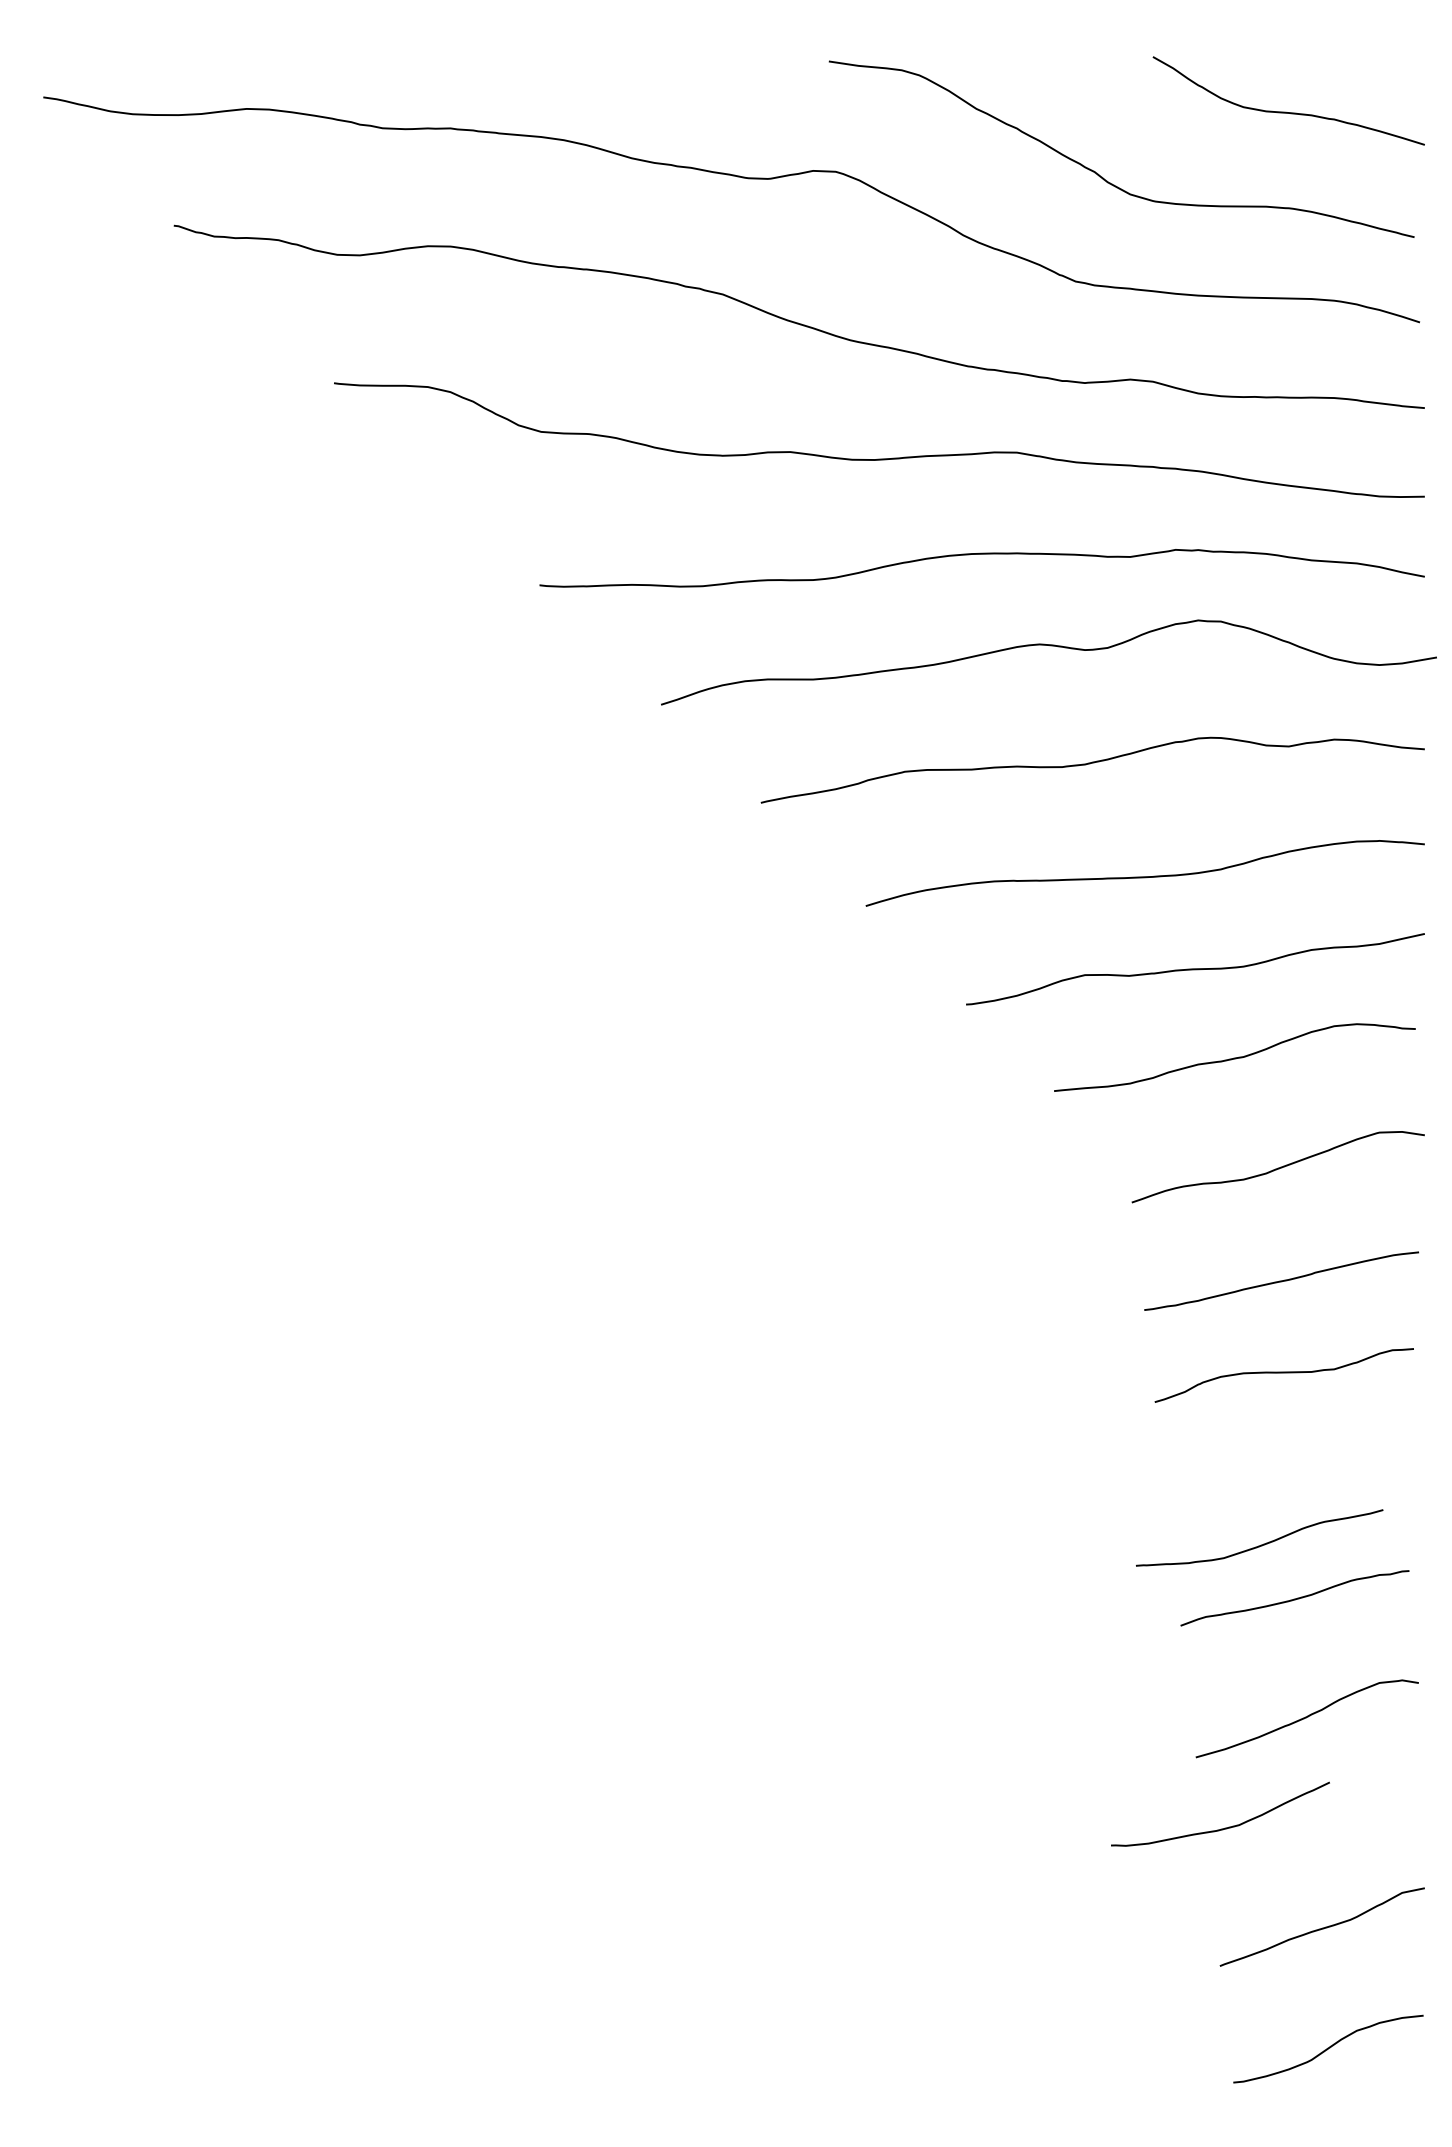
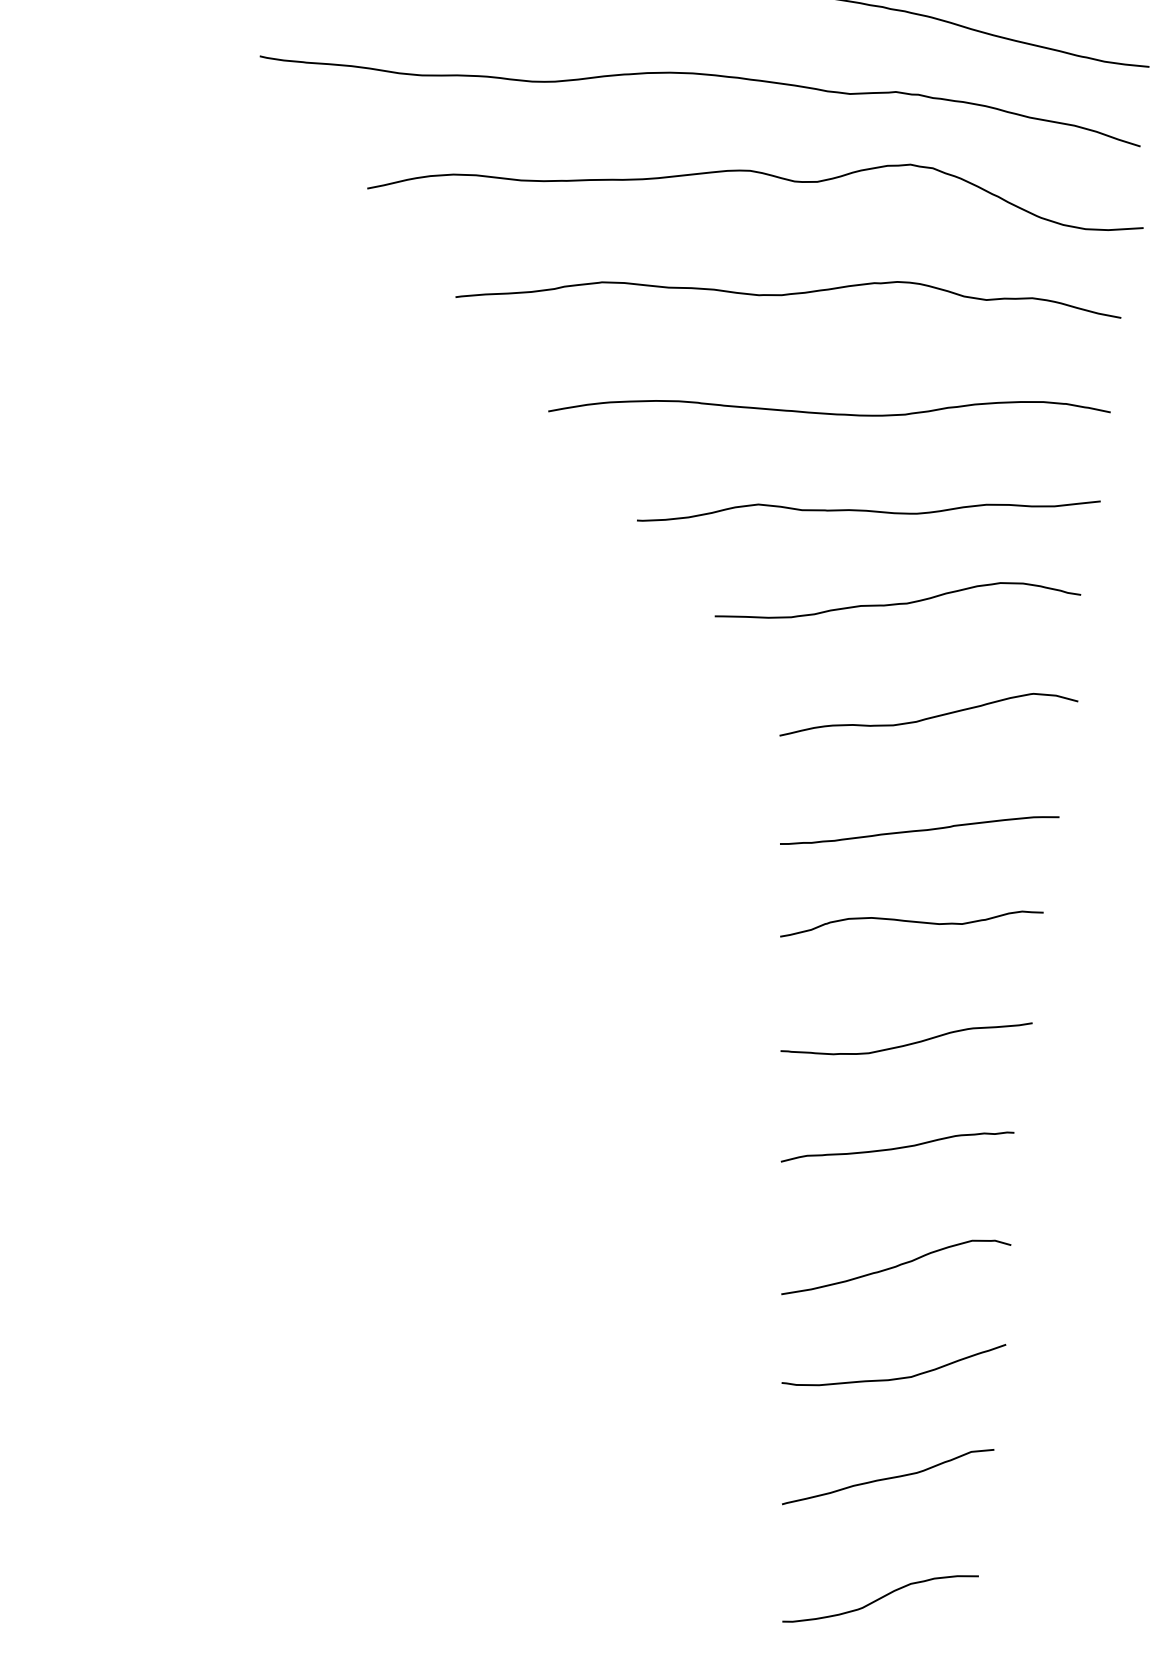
curve: (1263, 1543) -> (909, 1043), moved
curve: (1225, 1827) -> (897, 1377), moved

